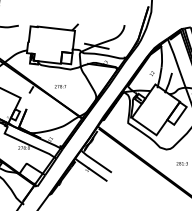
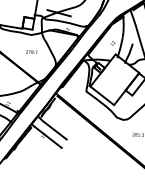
text: (60, 86) -> (31, 52), moved

